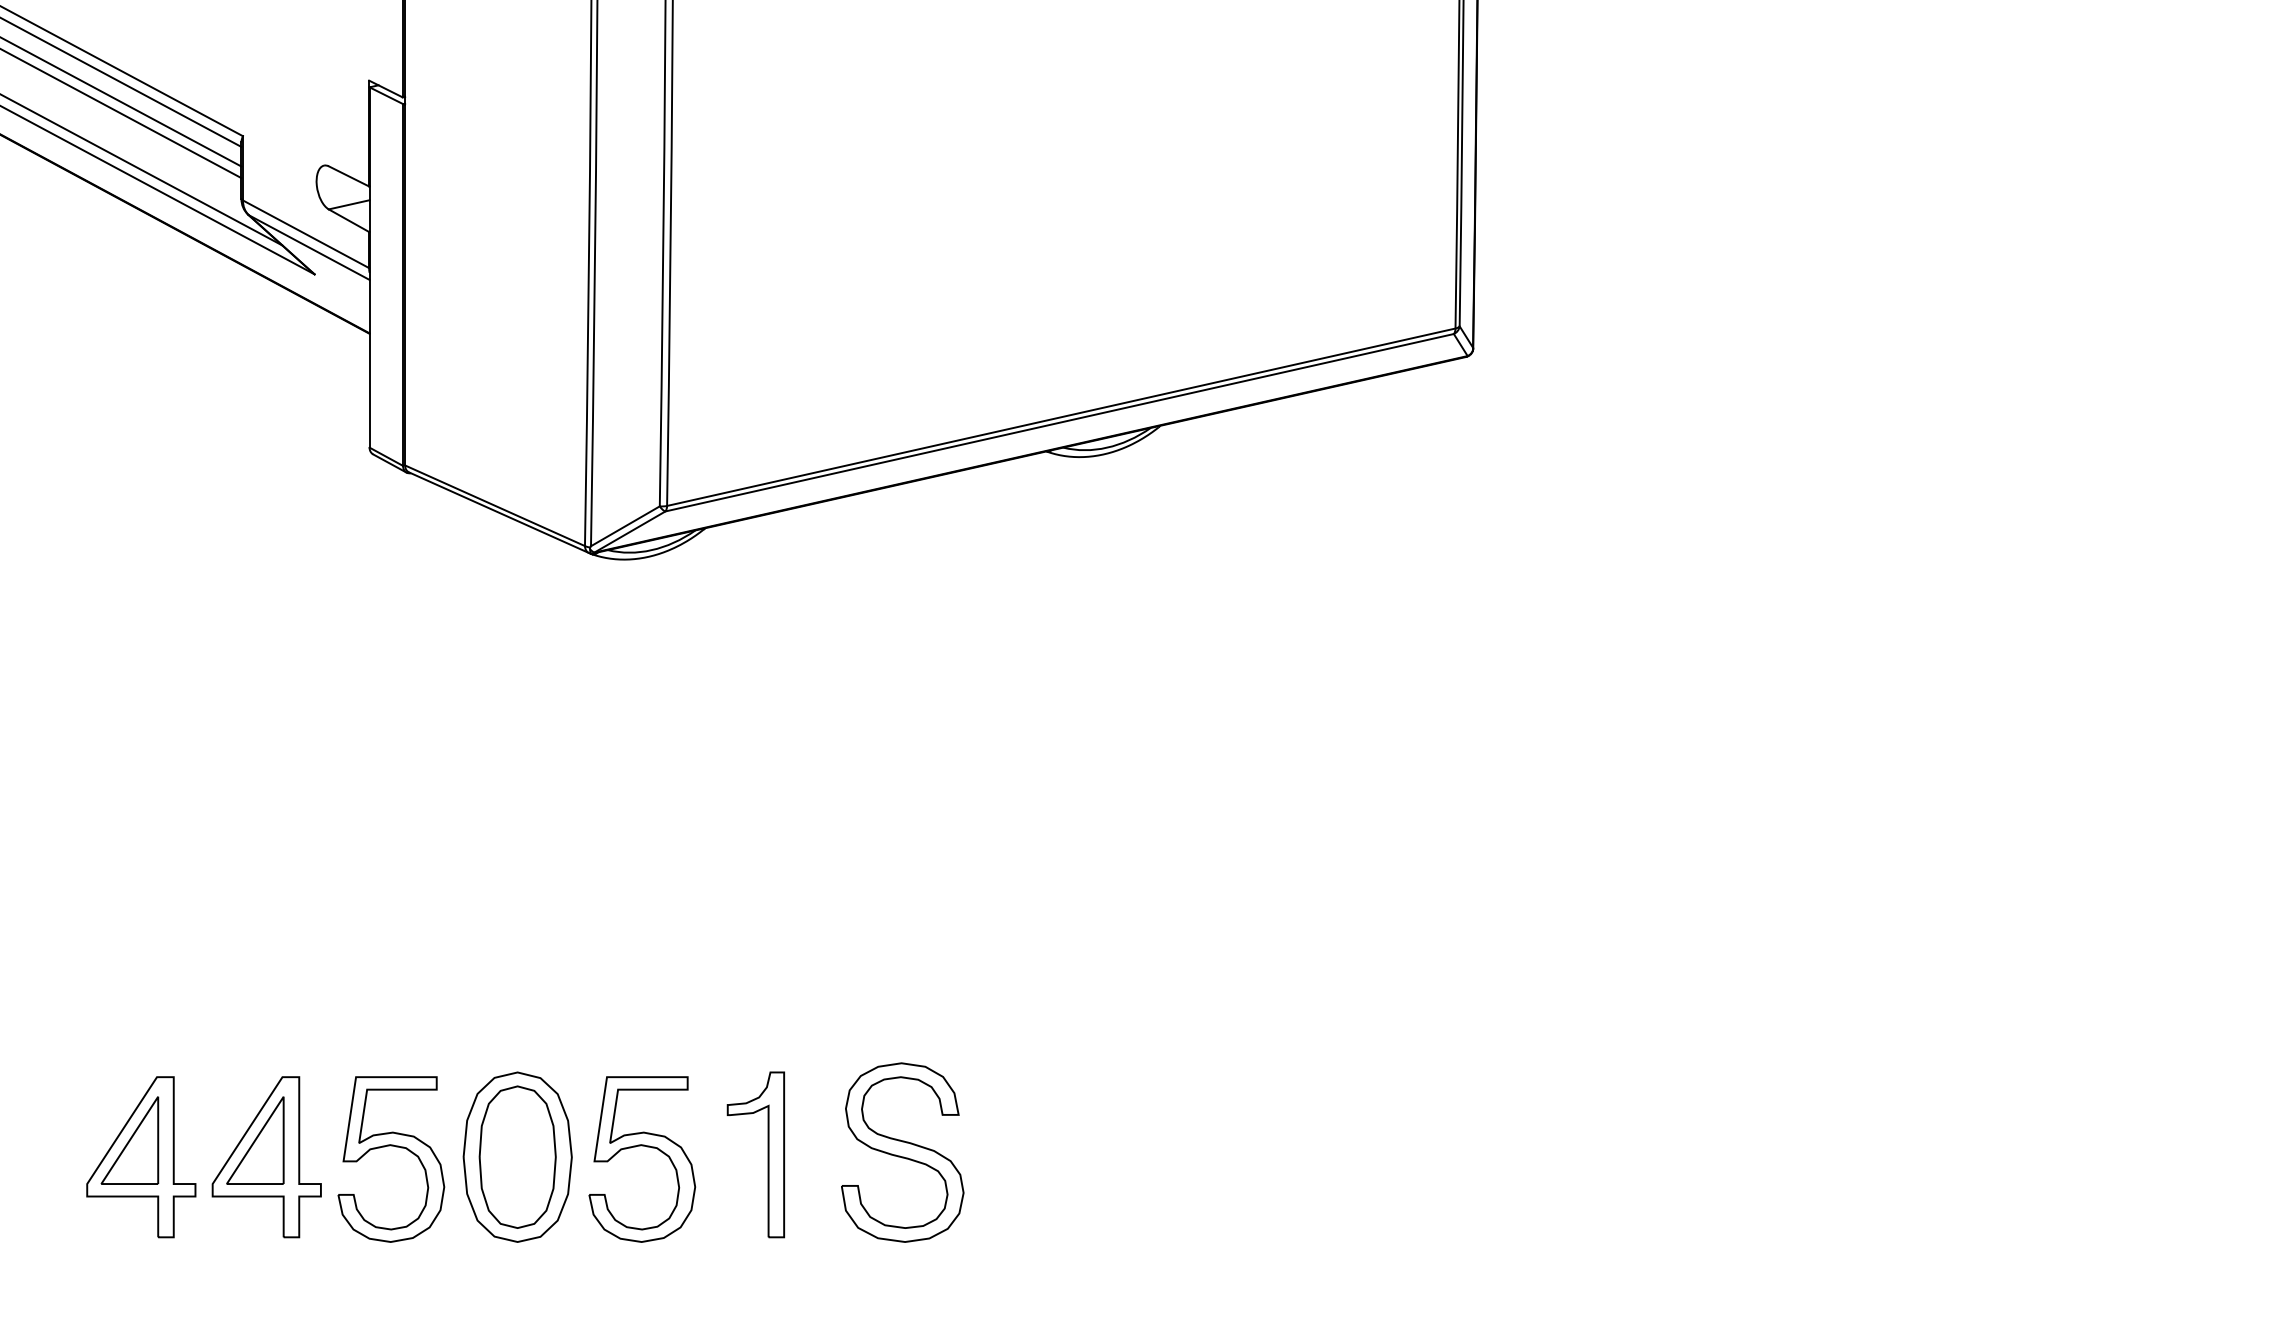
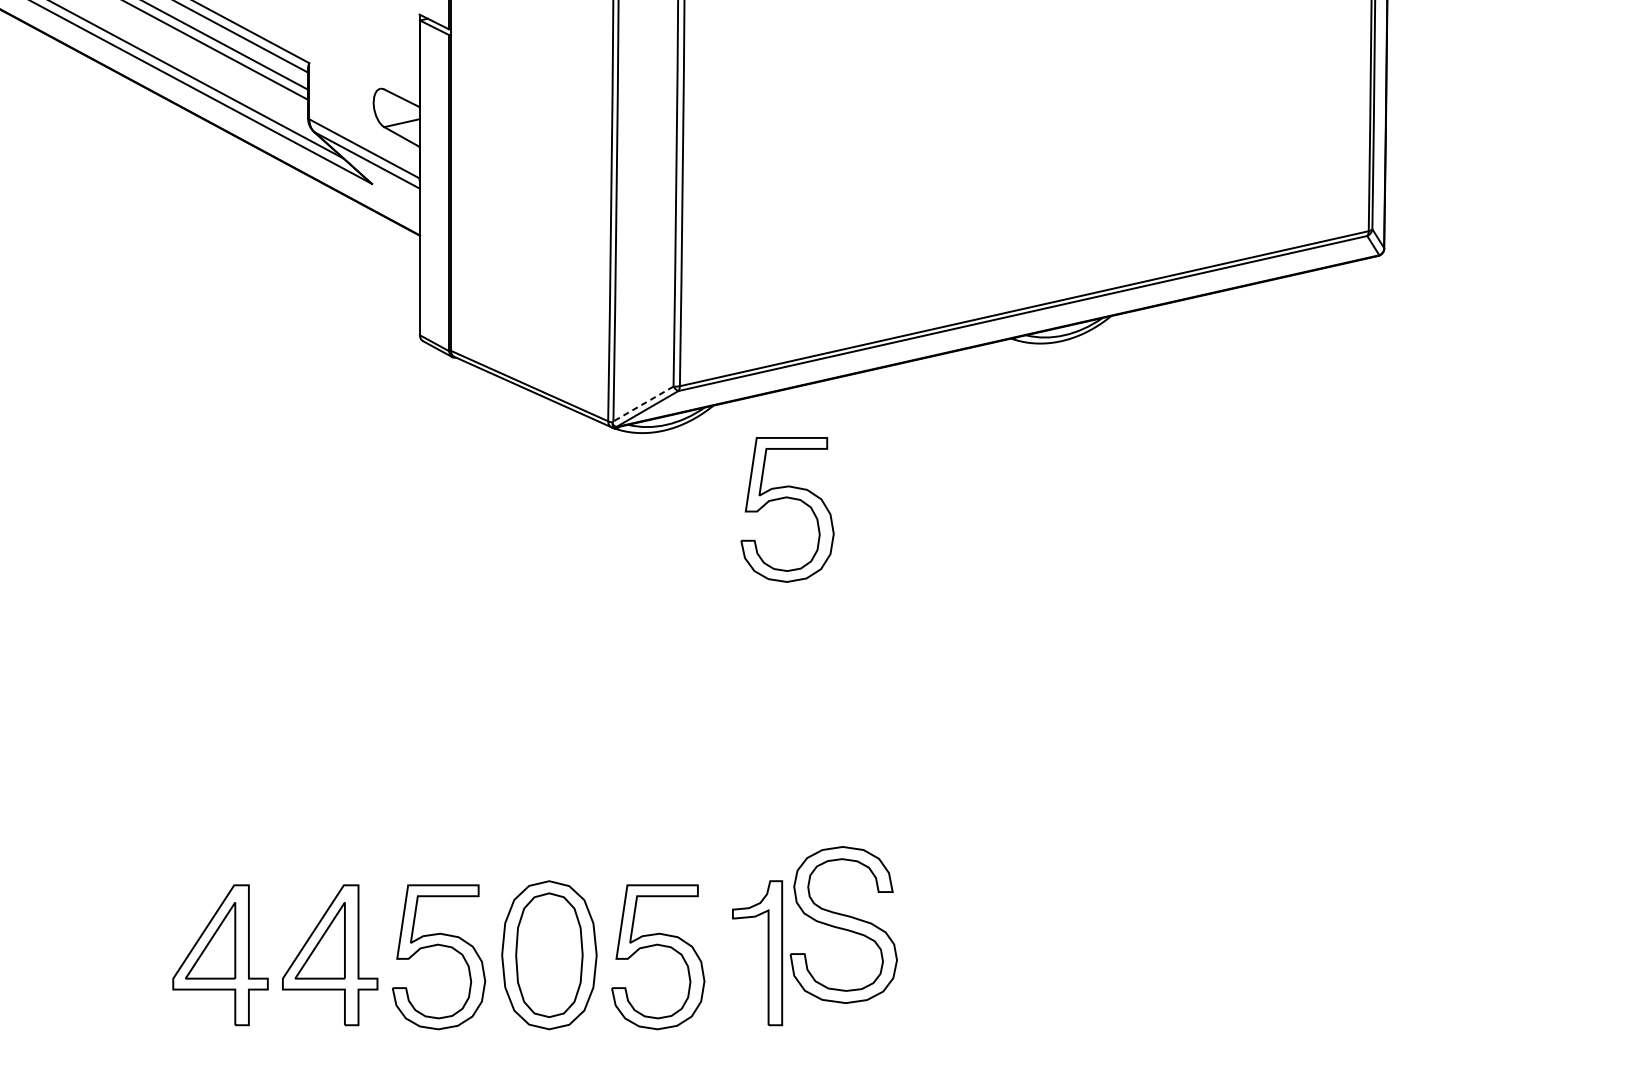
line: (625, 526) -> (643, 404), solid -> dashed
part: (790, 634) -> (787, 498), added
part: (902, 1152) -> (843, 924), moved

